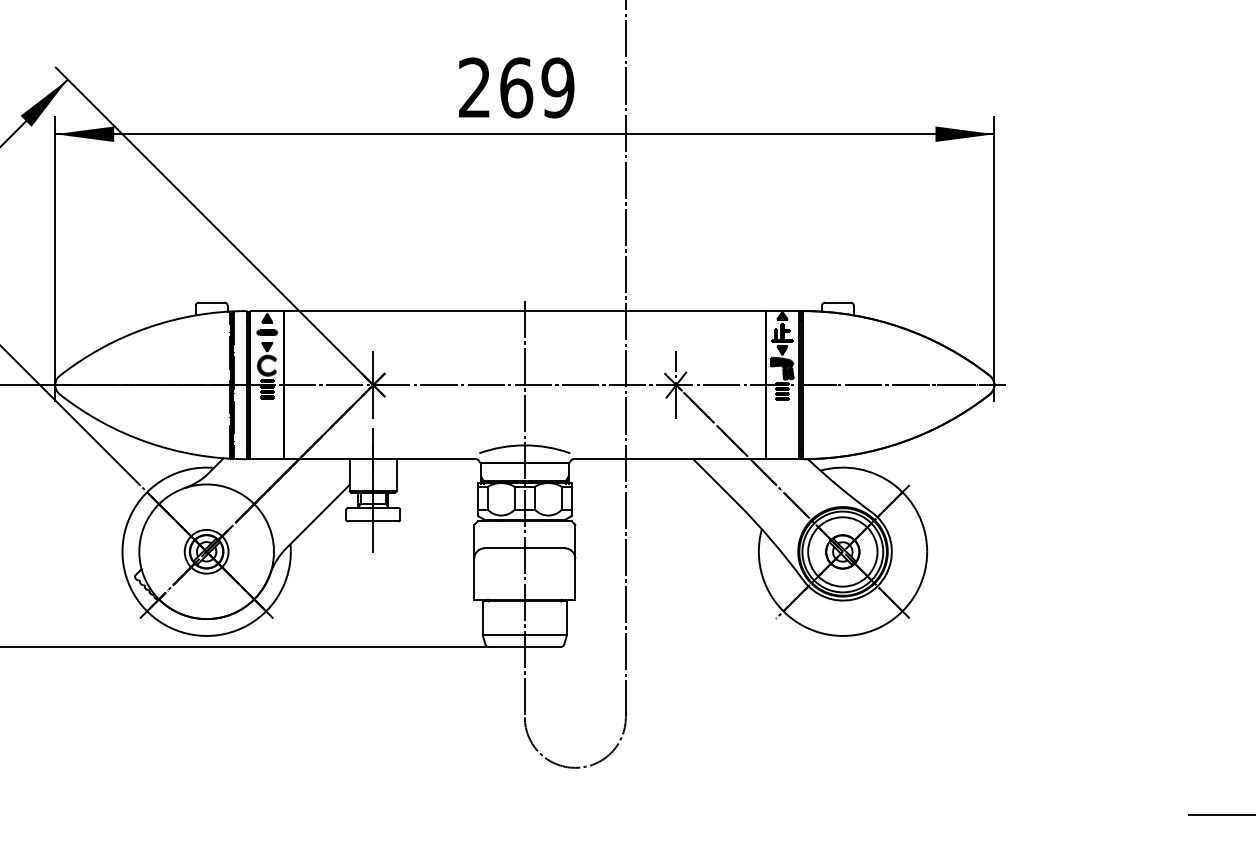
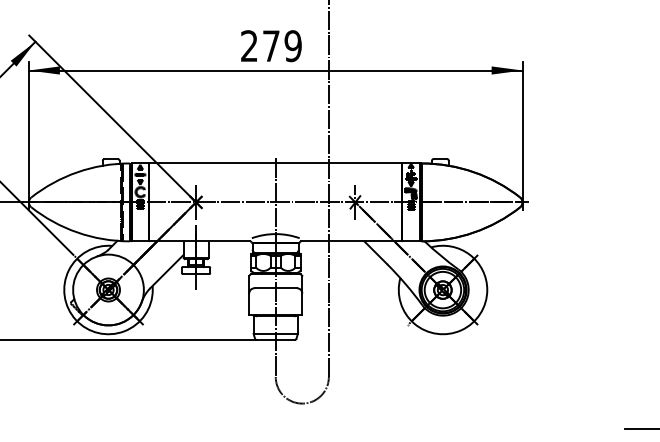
text: (516, 88) -> (271, 46), 269 -> 279

